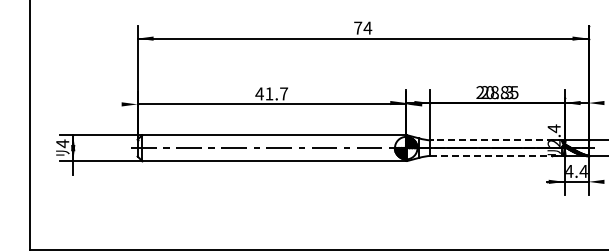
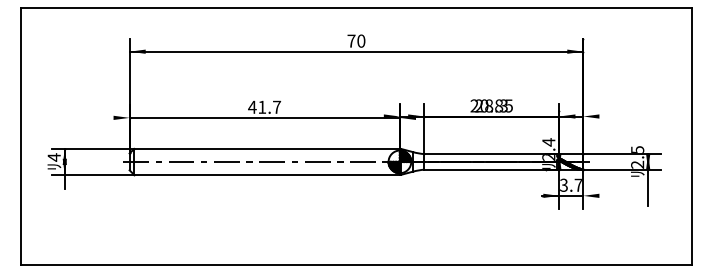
text: (367, 27) -> (360, 40), 74 -> 70
line: (497, 140) -> (491, 154), dashed -> solid
line: (497, 155) -> (491, 169), dashed -> solid
text: (575, 170) -> (570, 184), 4.4 -> 3.7

